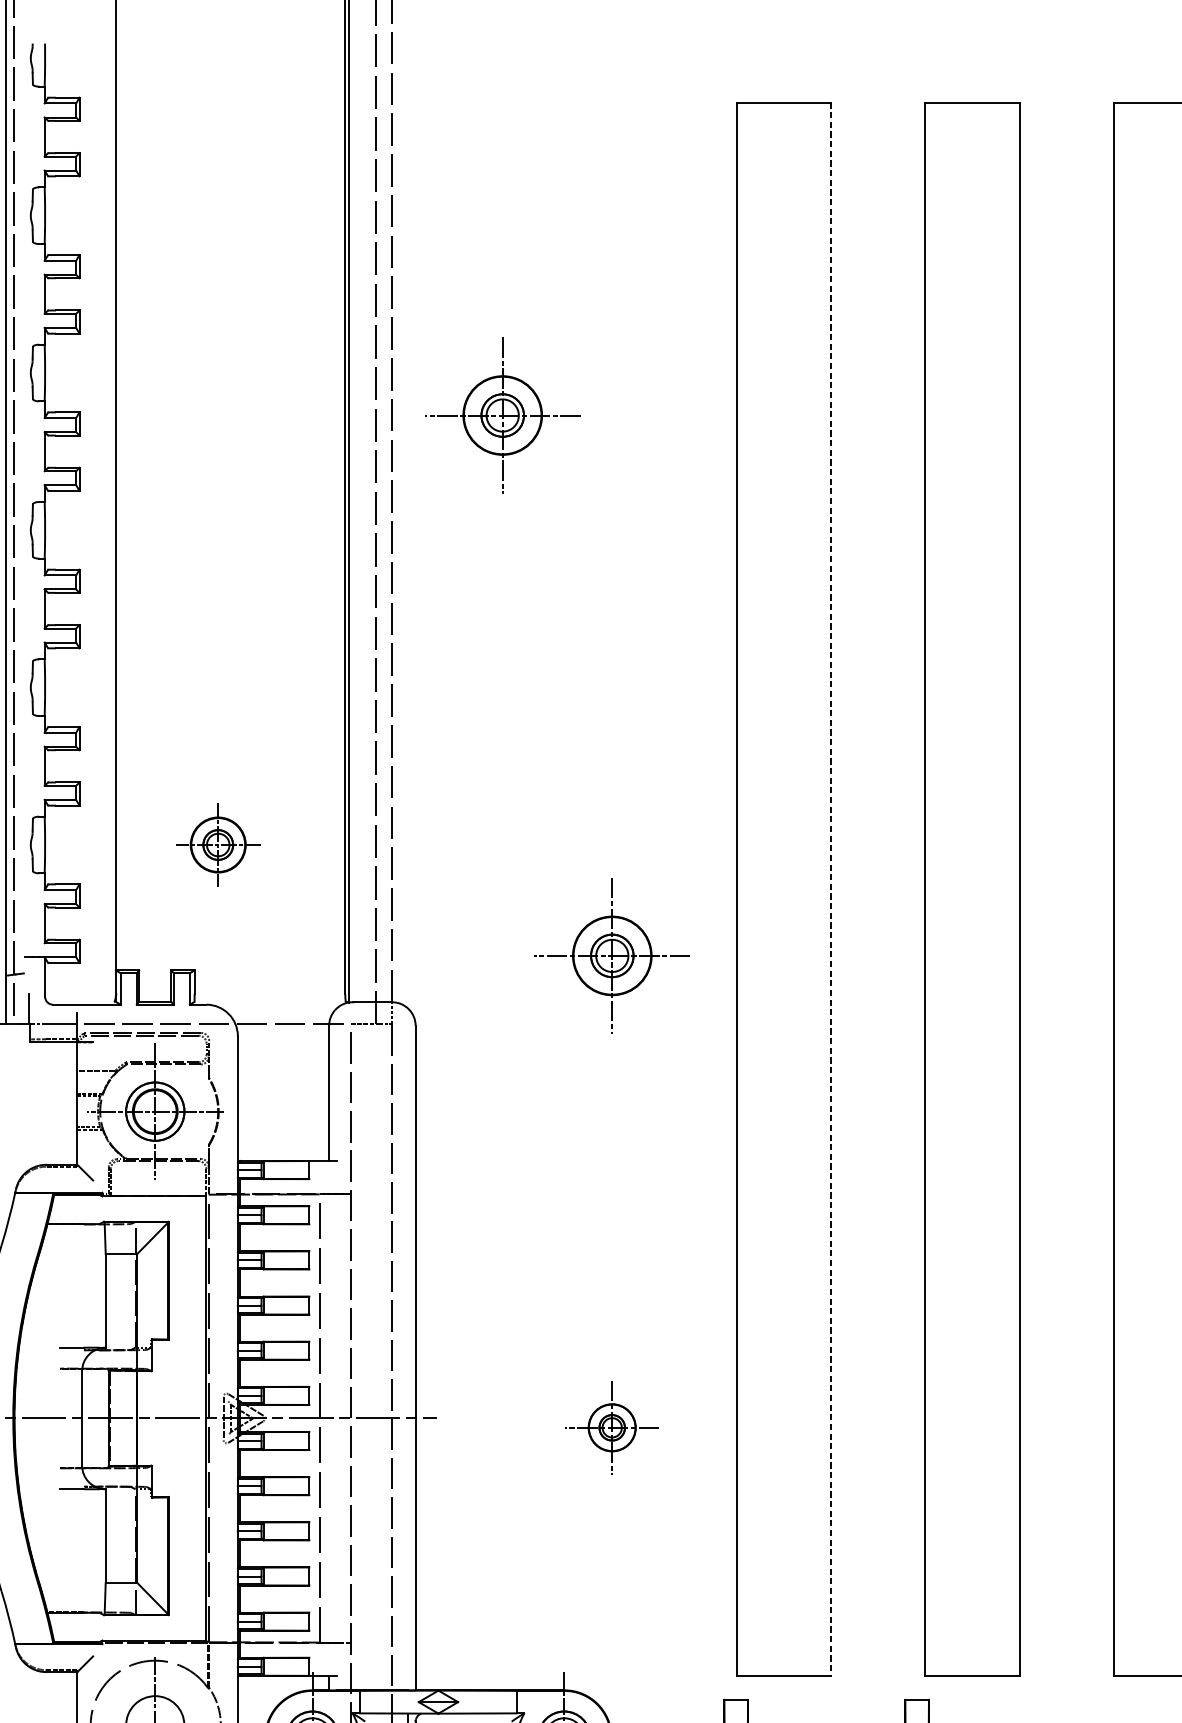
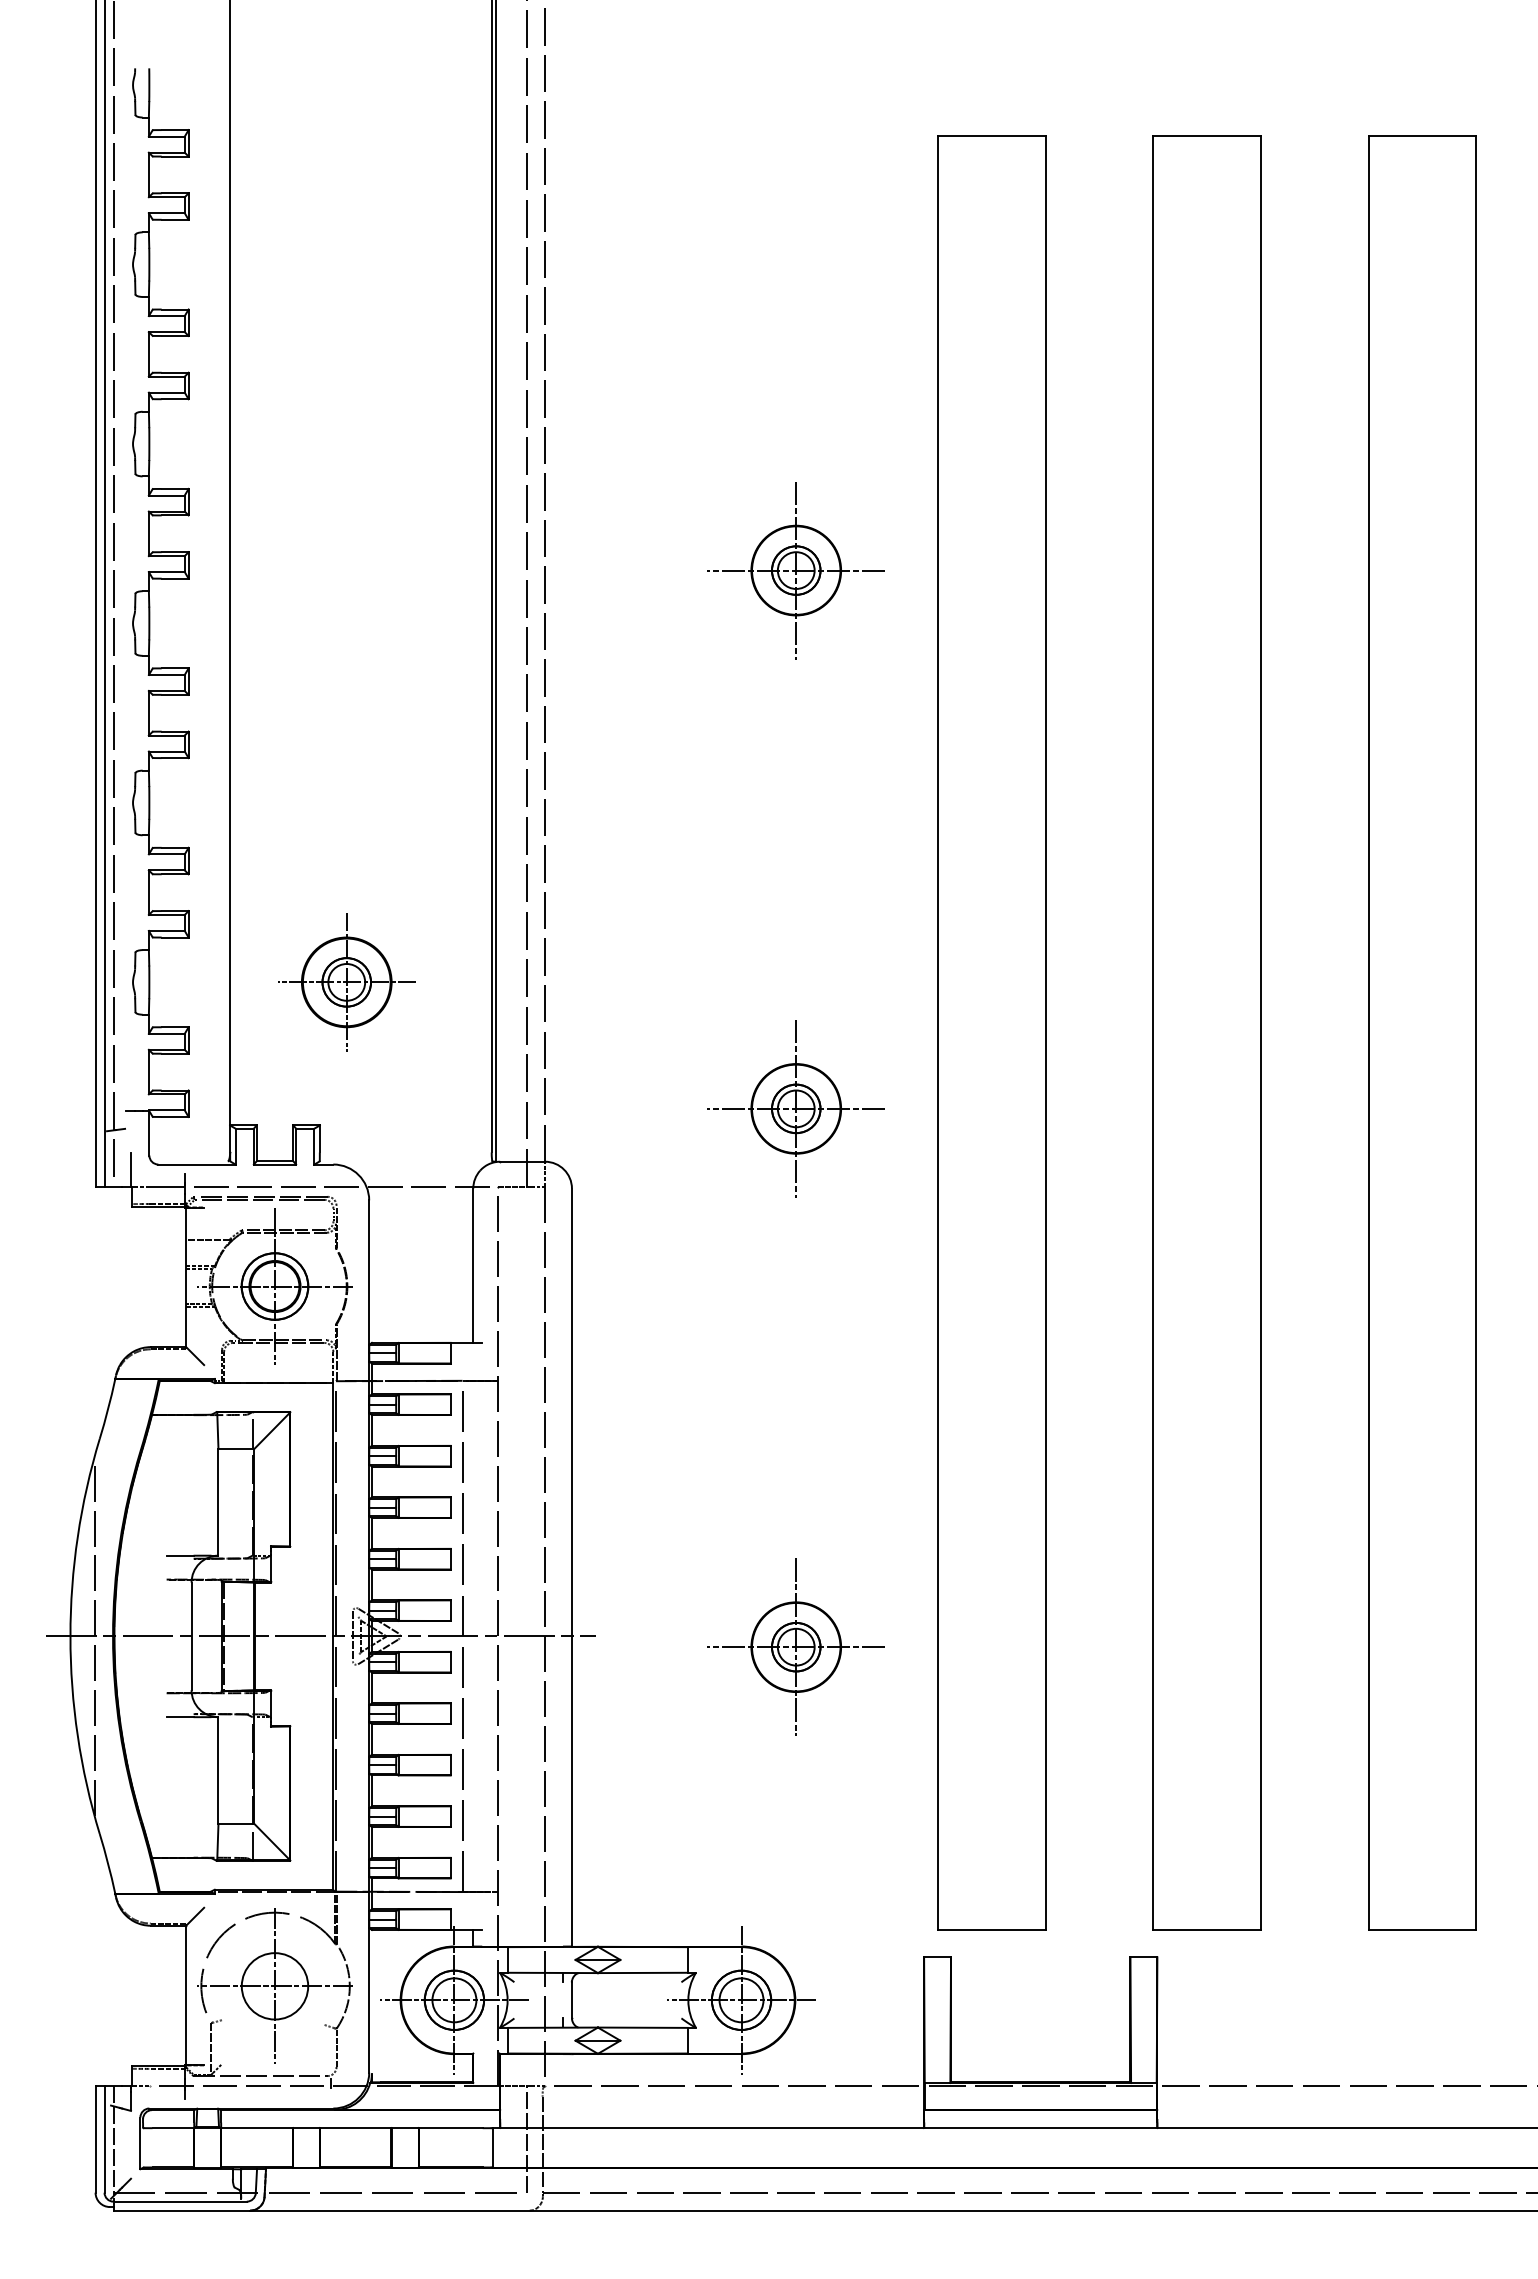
part: (502, 415) -> (795, 570), moved
part: (217, 845) -> (346, 982), size x1.43
line: (830, 889) -> (1045, 1033), dashed -> solid
part: (611, 1427) -> (795, 1646), size x1.67

